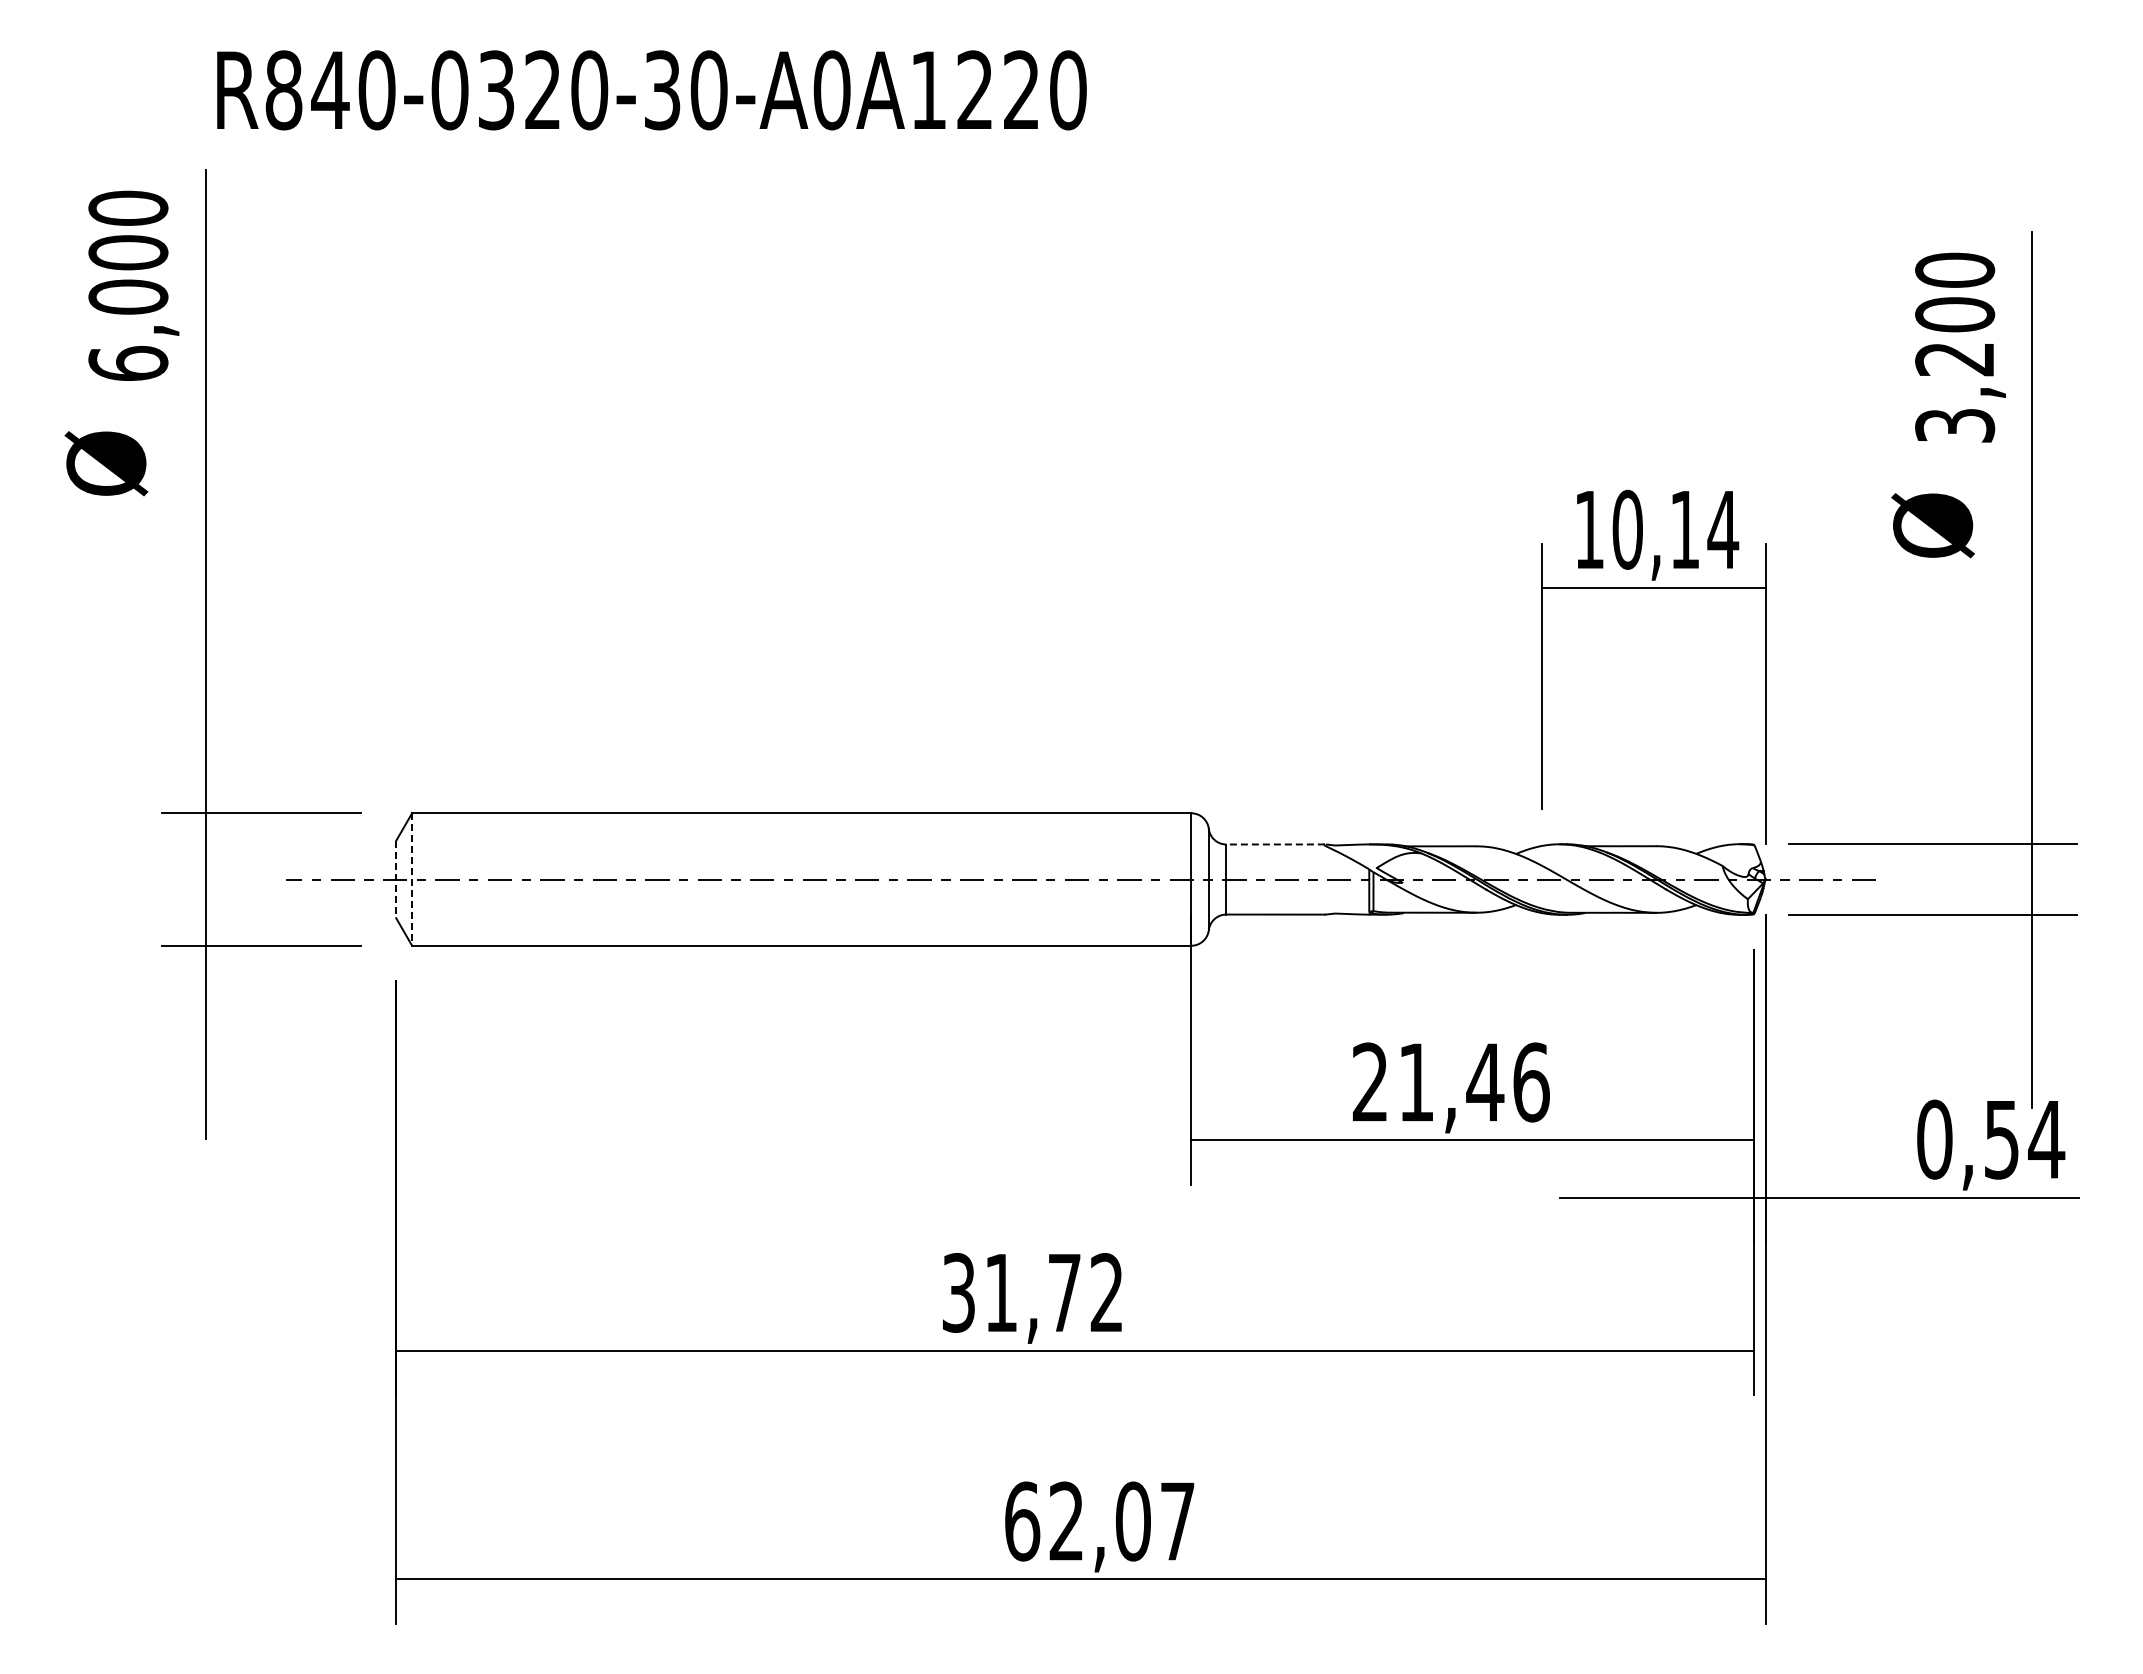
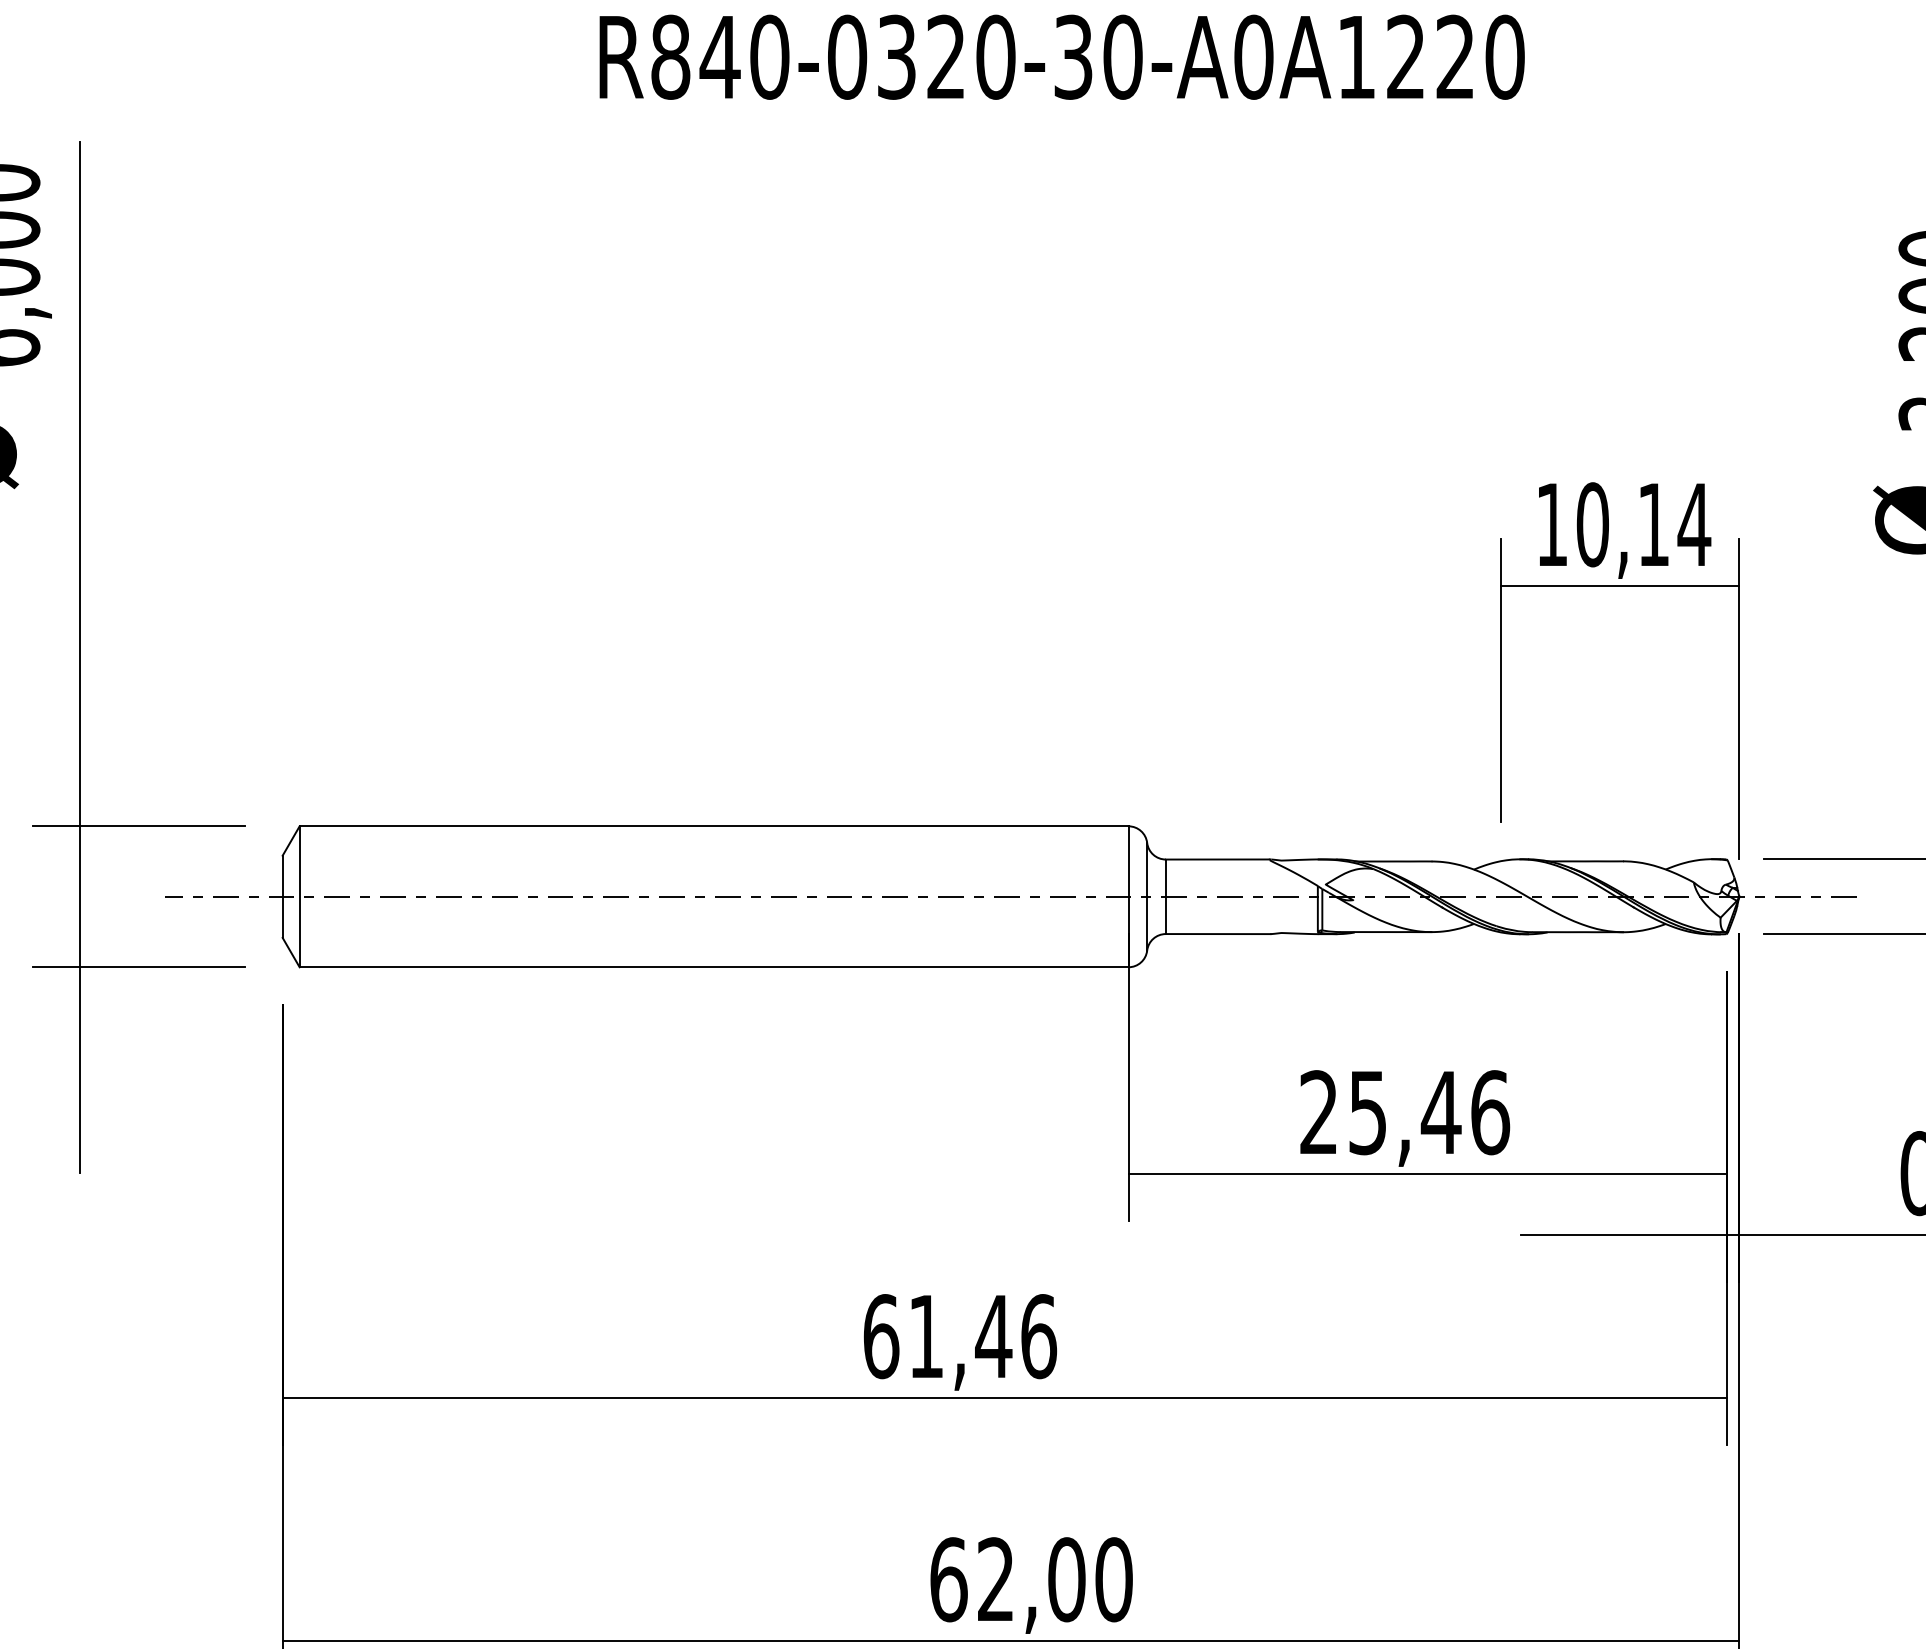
text: (651, 90) -> (1061, 57), moved
line: (1275, 844) -> (1218, 859), dashed -> solid
line: (396, 879) -> (283, 896), dashed -> solid
line: (412, 880) -> (300, 897), dashed -> solid
text: (1416, 1082) -> (1368, 1112), 21,46 -> 25,46
text: (1033, 1292) -> (960, 1336), 31,72 -> 61,46
text: (1177, 1521) -> (1113, 1579), 62,07 -> 62,00

